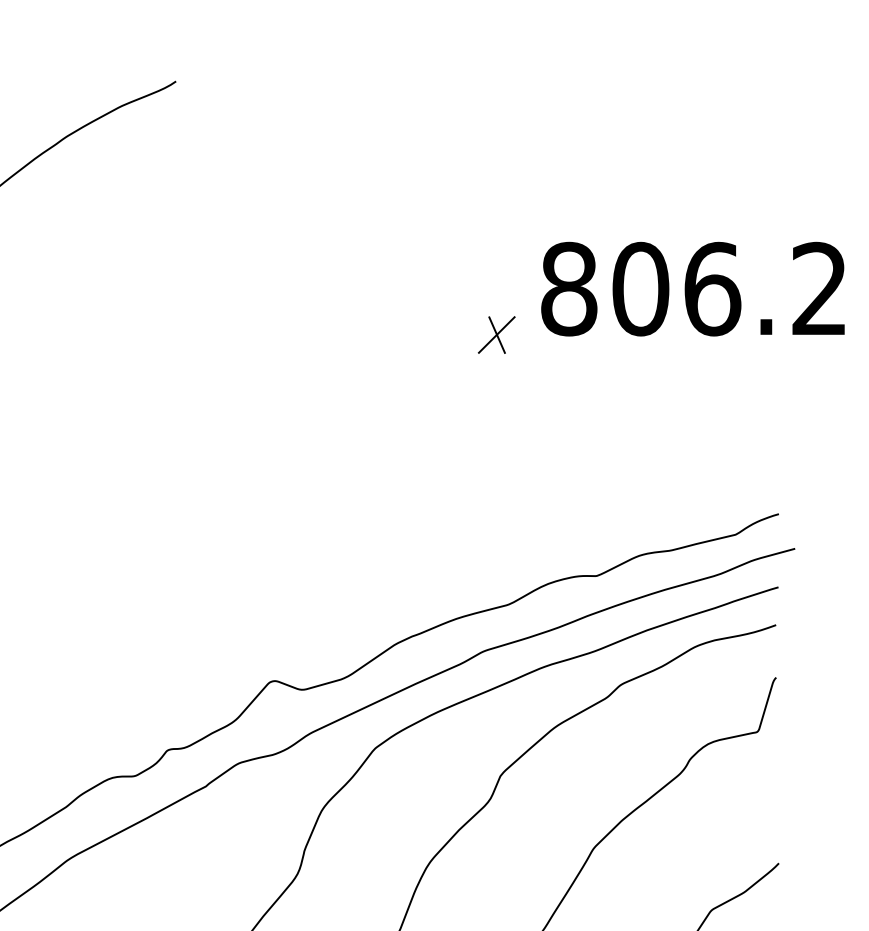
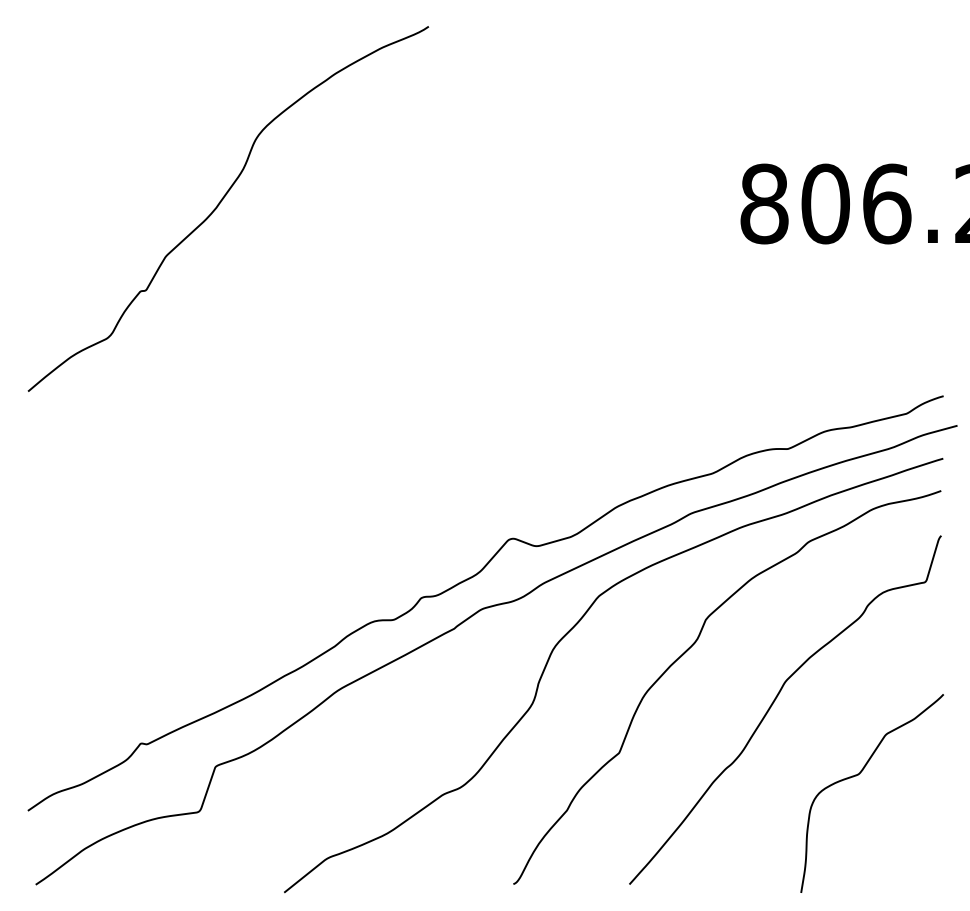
part: (496, 335) -> (702, 243), removed

